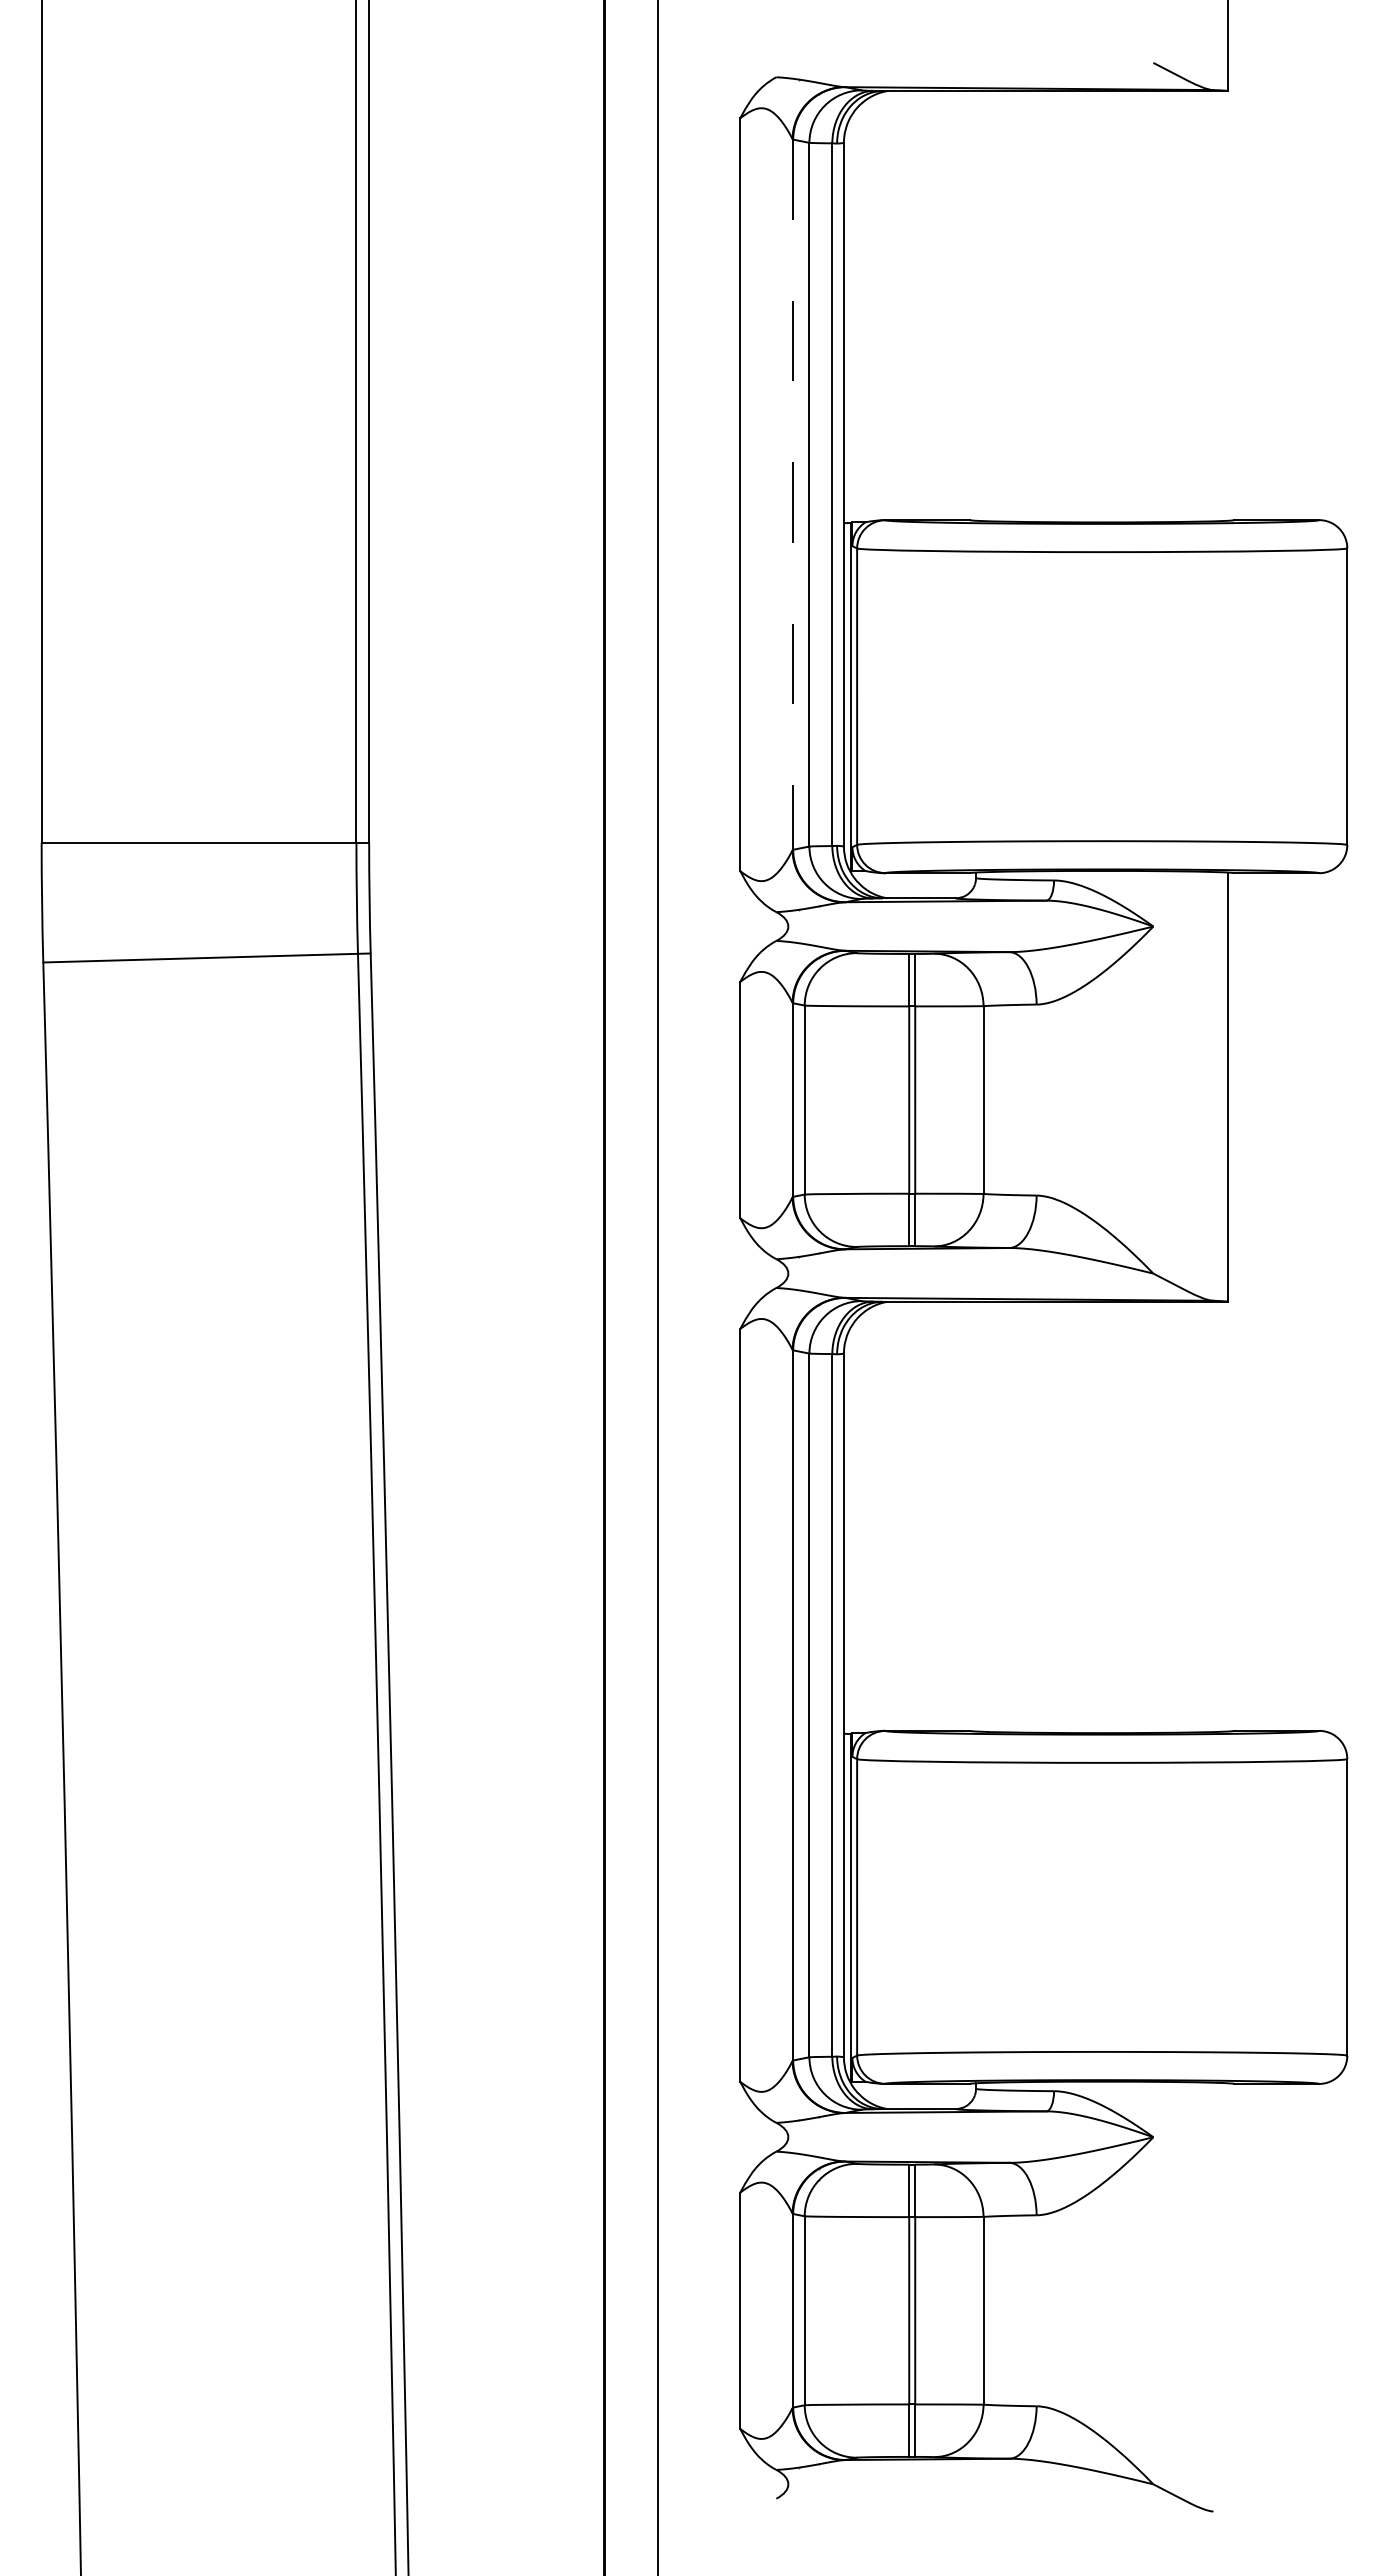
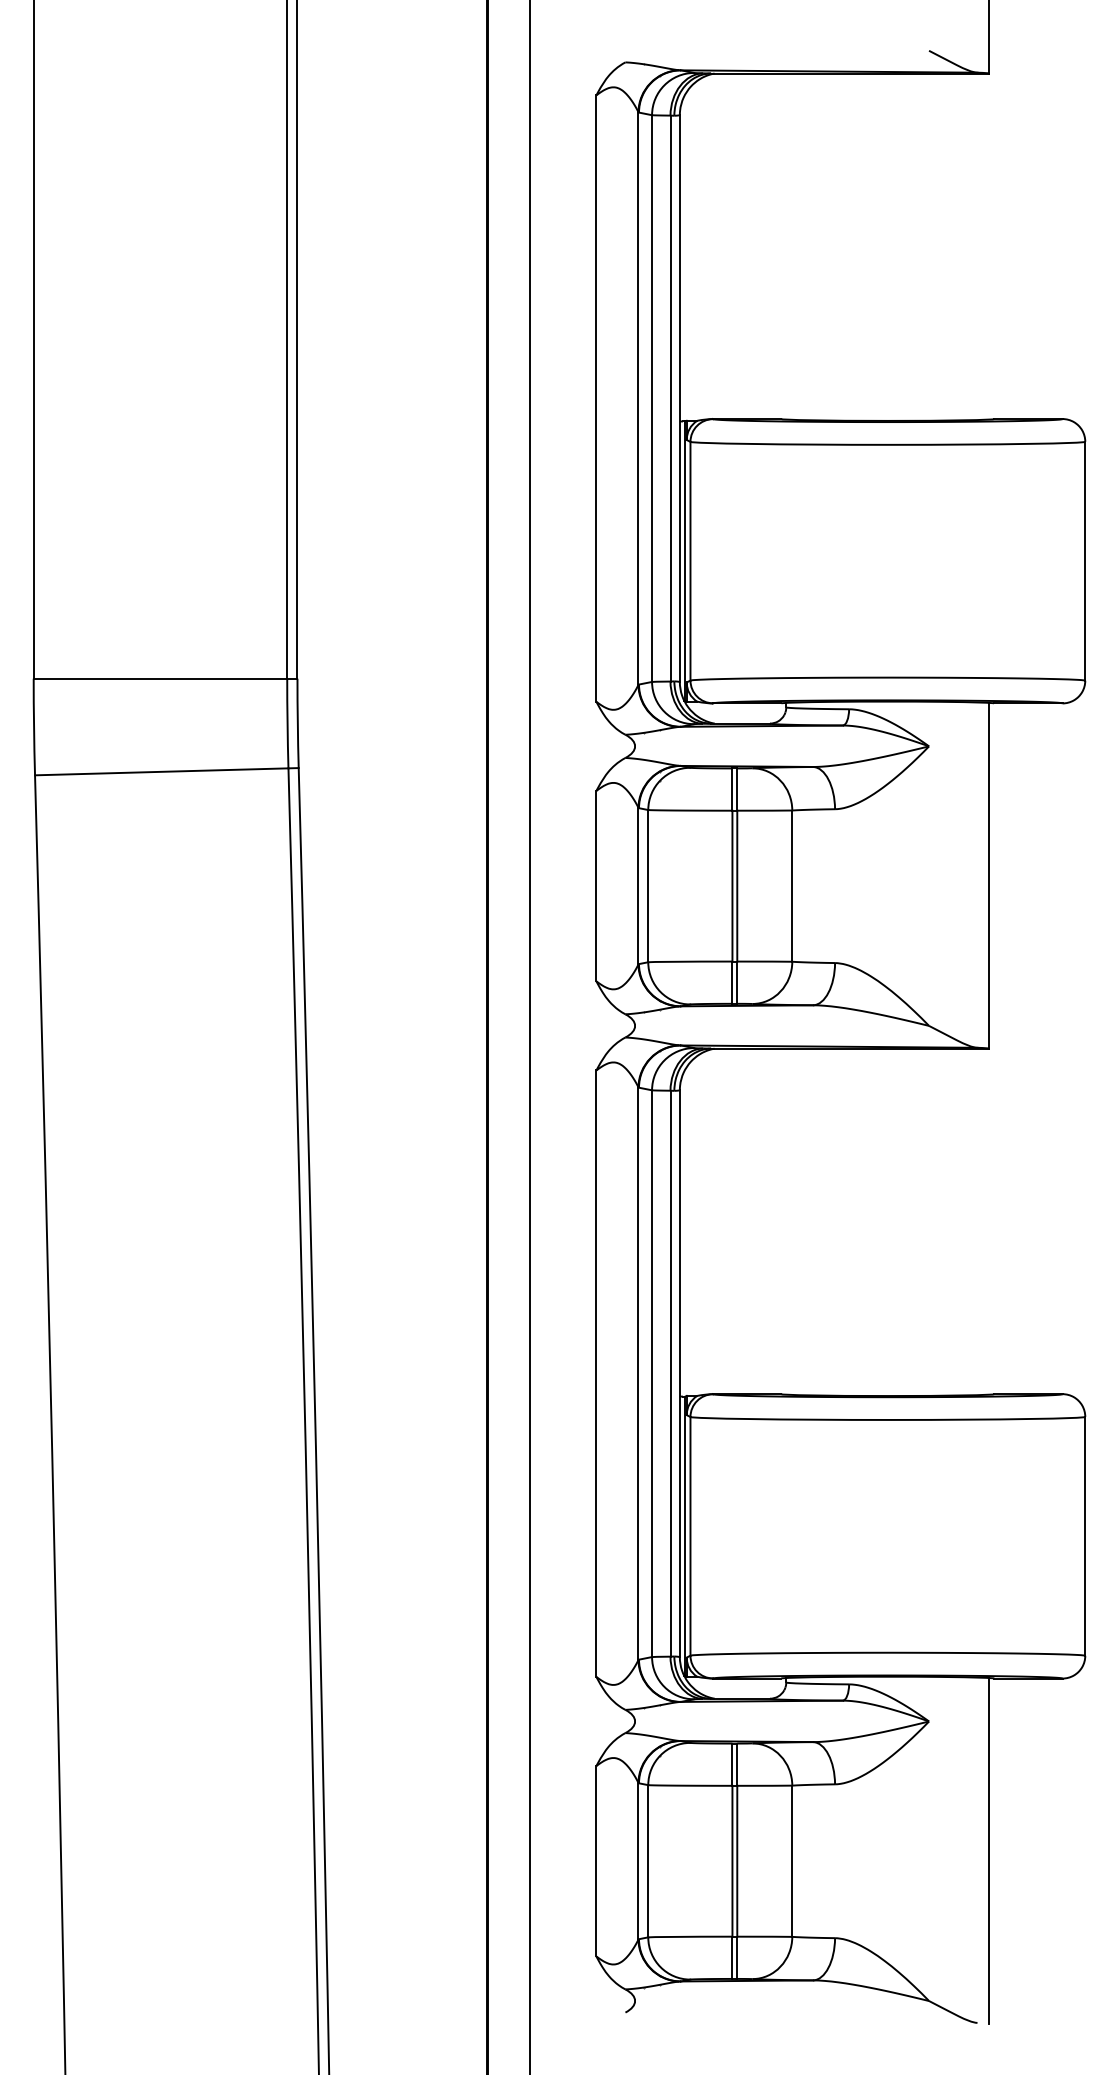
line: (792, 495) -> (638, 399), dashed -> solid
line: (1228, 2297) -> (989, 1850), added

